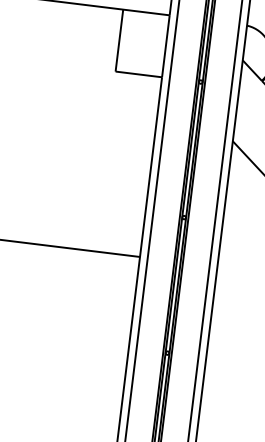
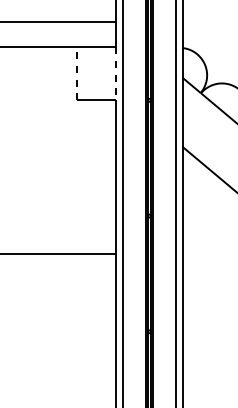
line: (119, 40) -> (76, 73), solid -> dashed
line: (165, 47) -> (116, 74), solid -> dashed

